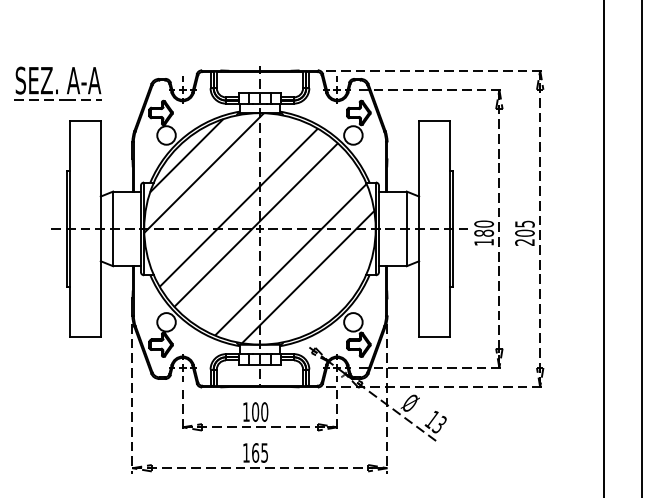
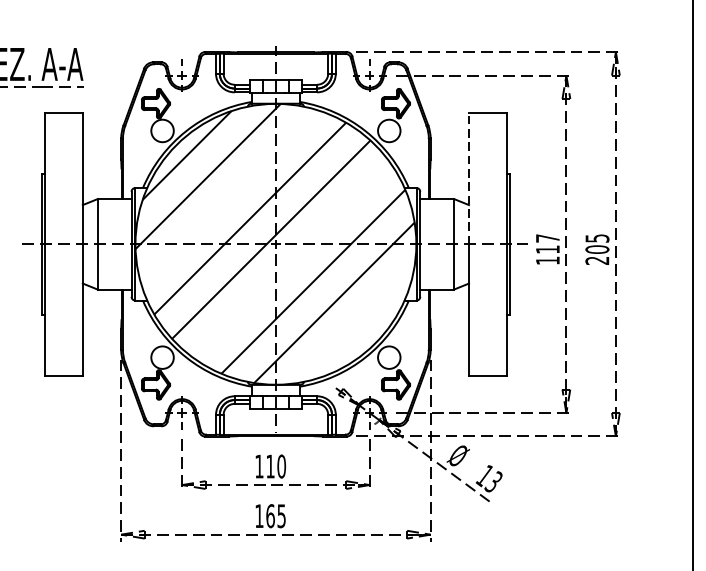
line: (419, 174) -> (469, 178), solid -> dashed
text: (484, 228) -> (548, 243), 180 -> 117
text: (255, 411) -> (270, 465), 100 -> 110

